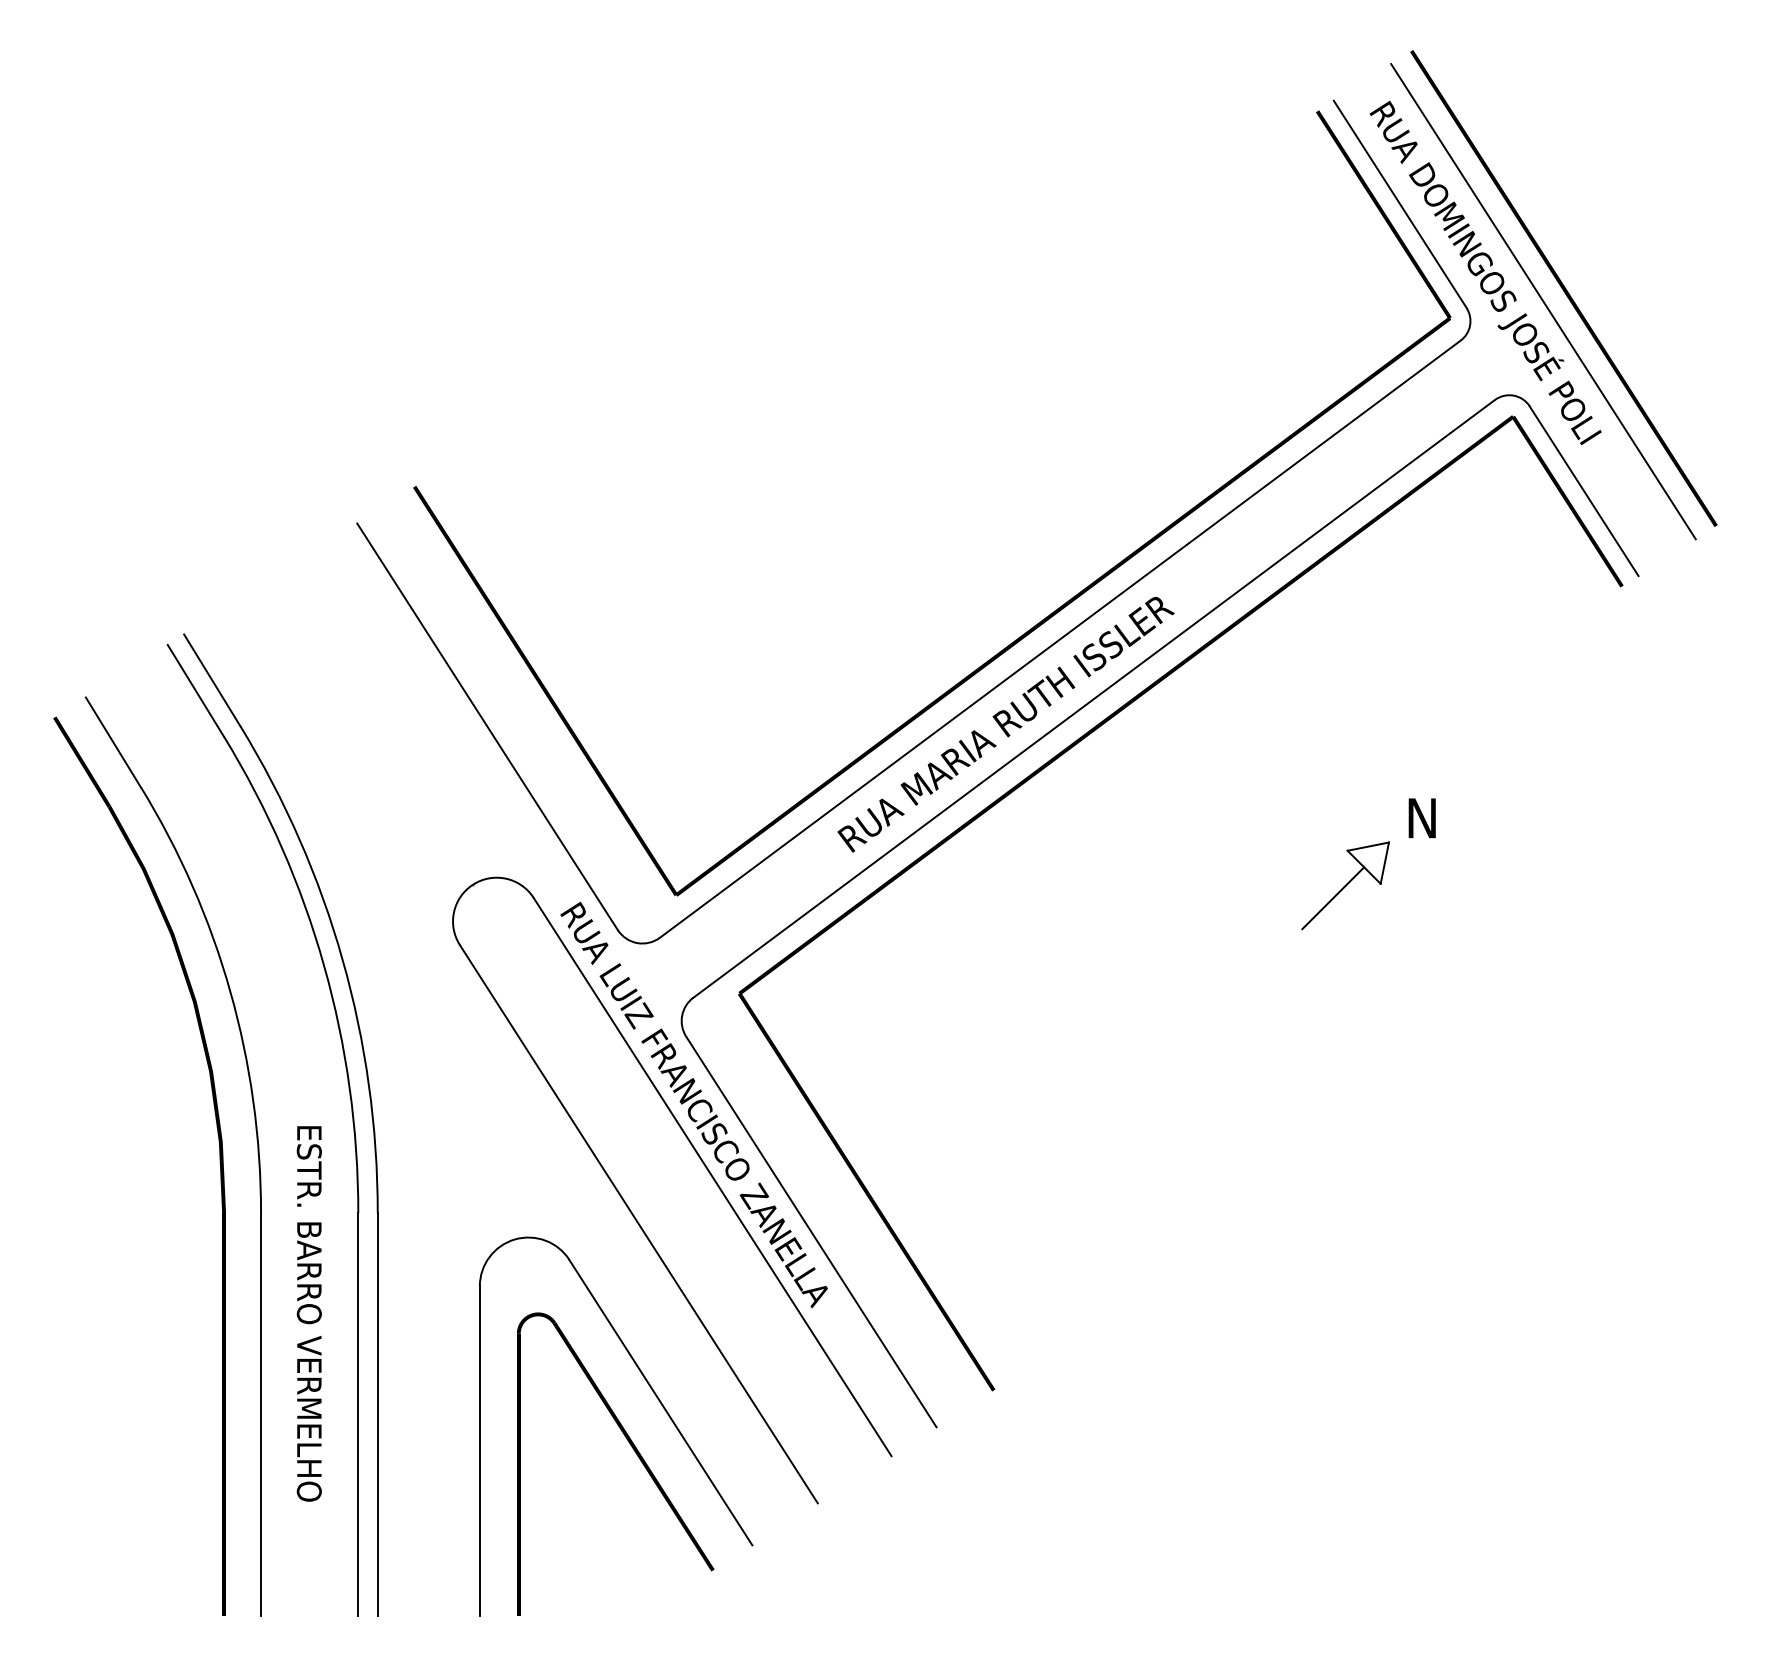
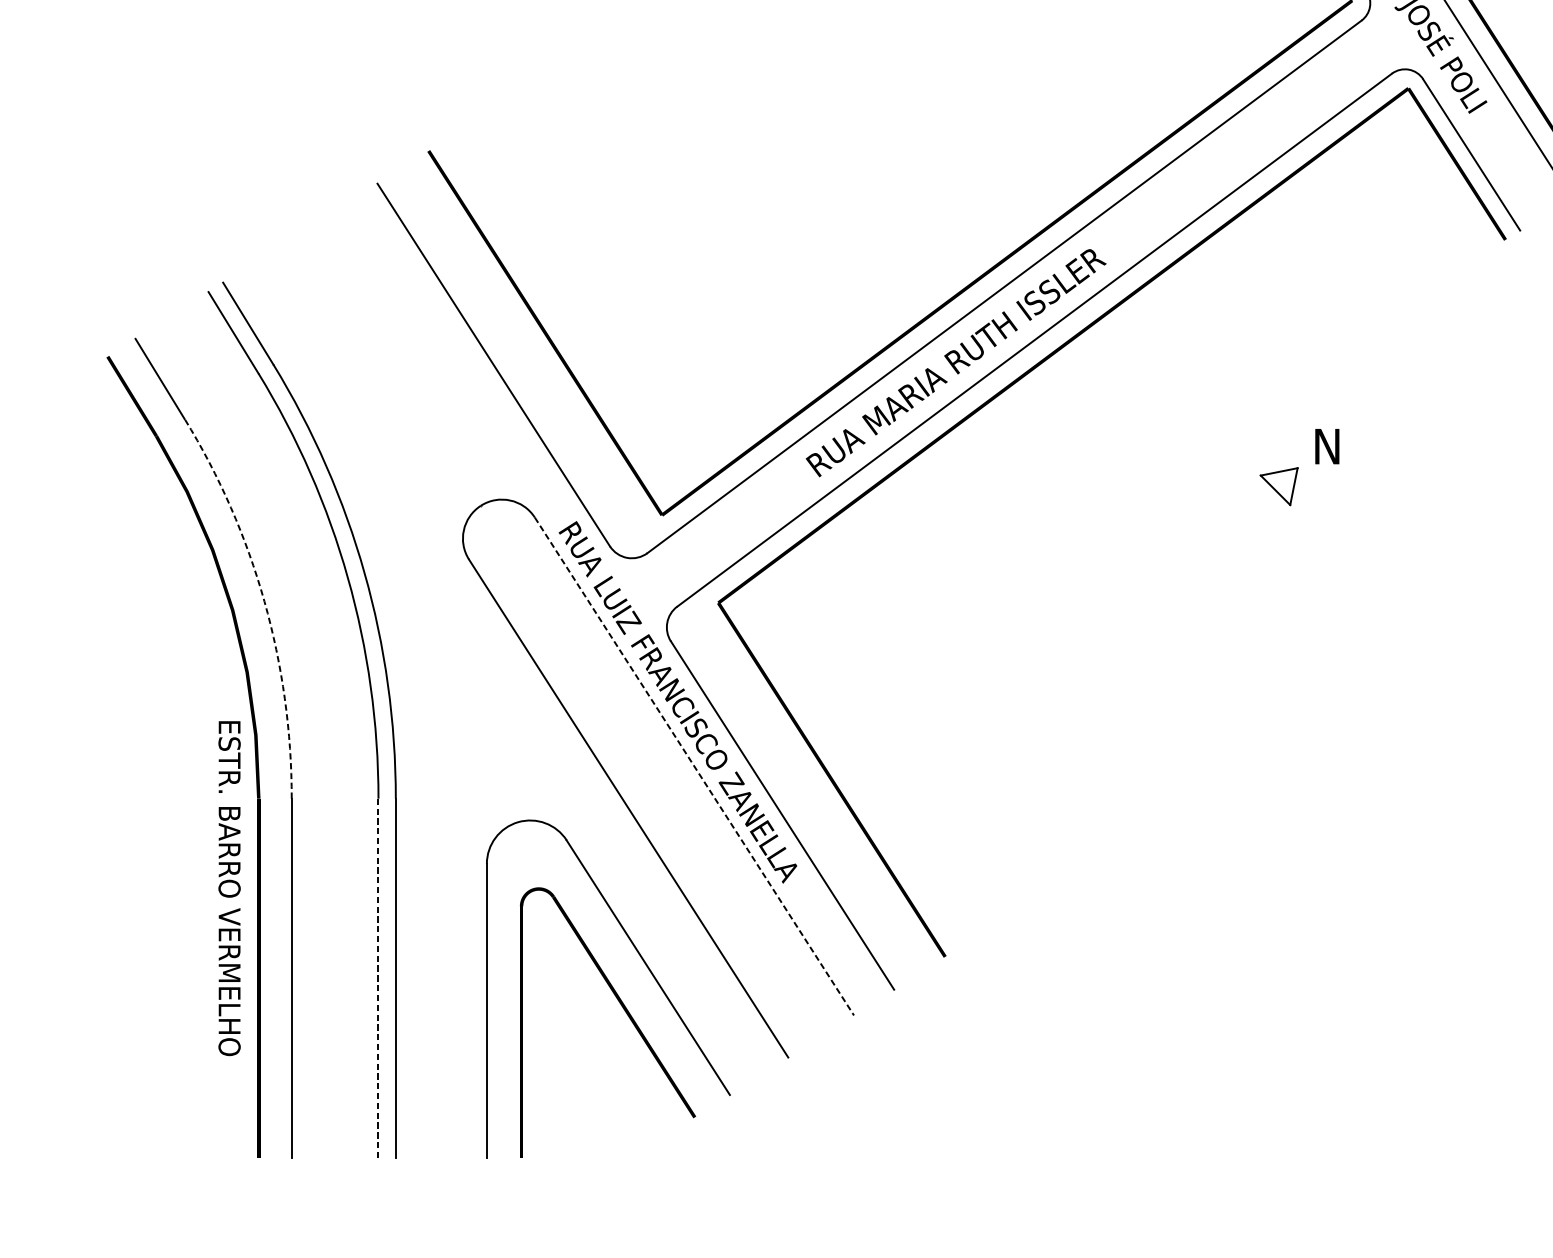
line: (1333, 898) -> (1248, 518), removed
arc: (230, 991) -> (264, 601), solid -> dashed
line: (712, 1177) -> (694, 766), solid -> dashed
text: (308, 1313) -> (228, 888), moved
line: (358, 1415) -> (378, 979), solid -> dashed

